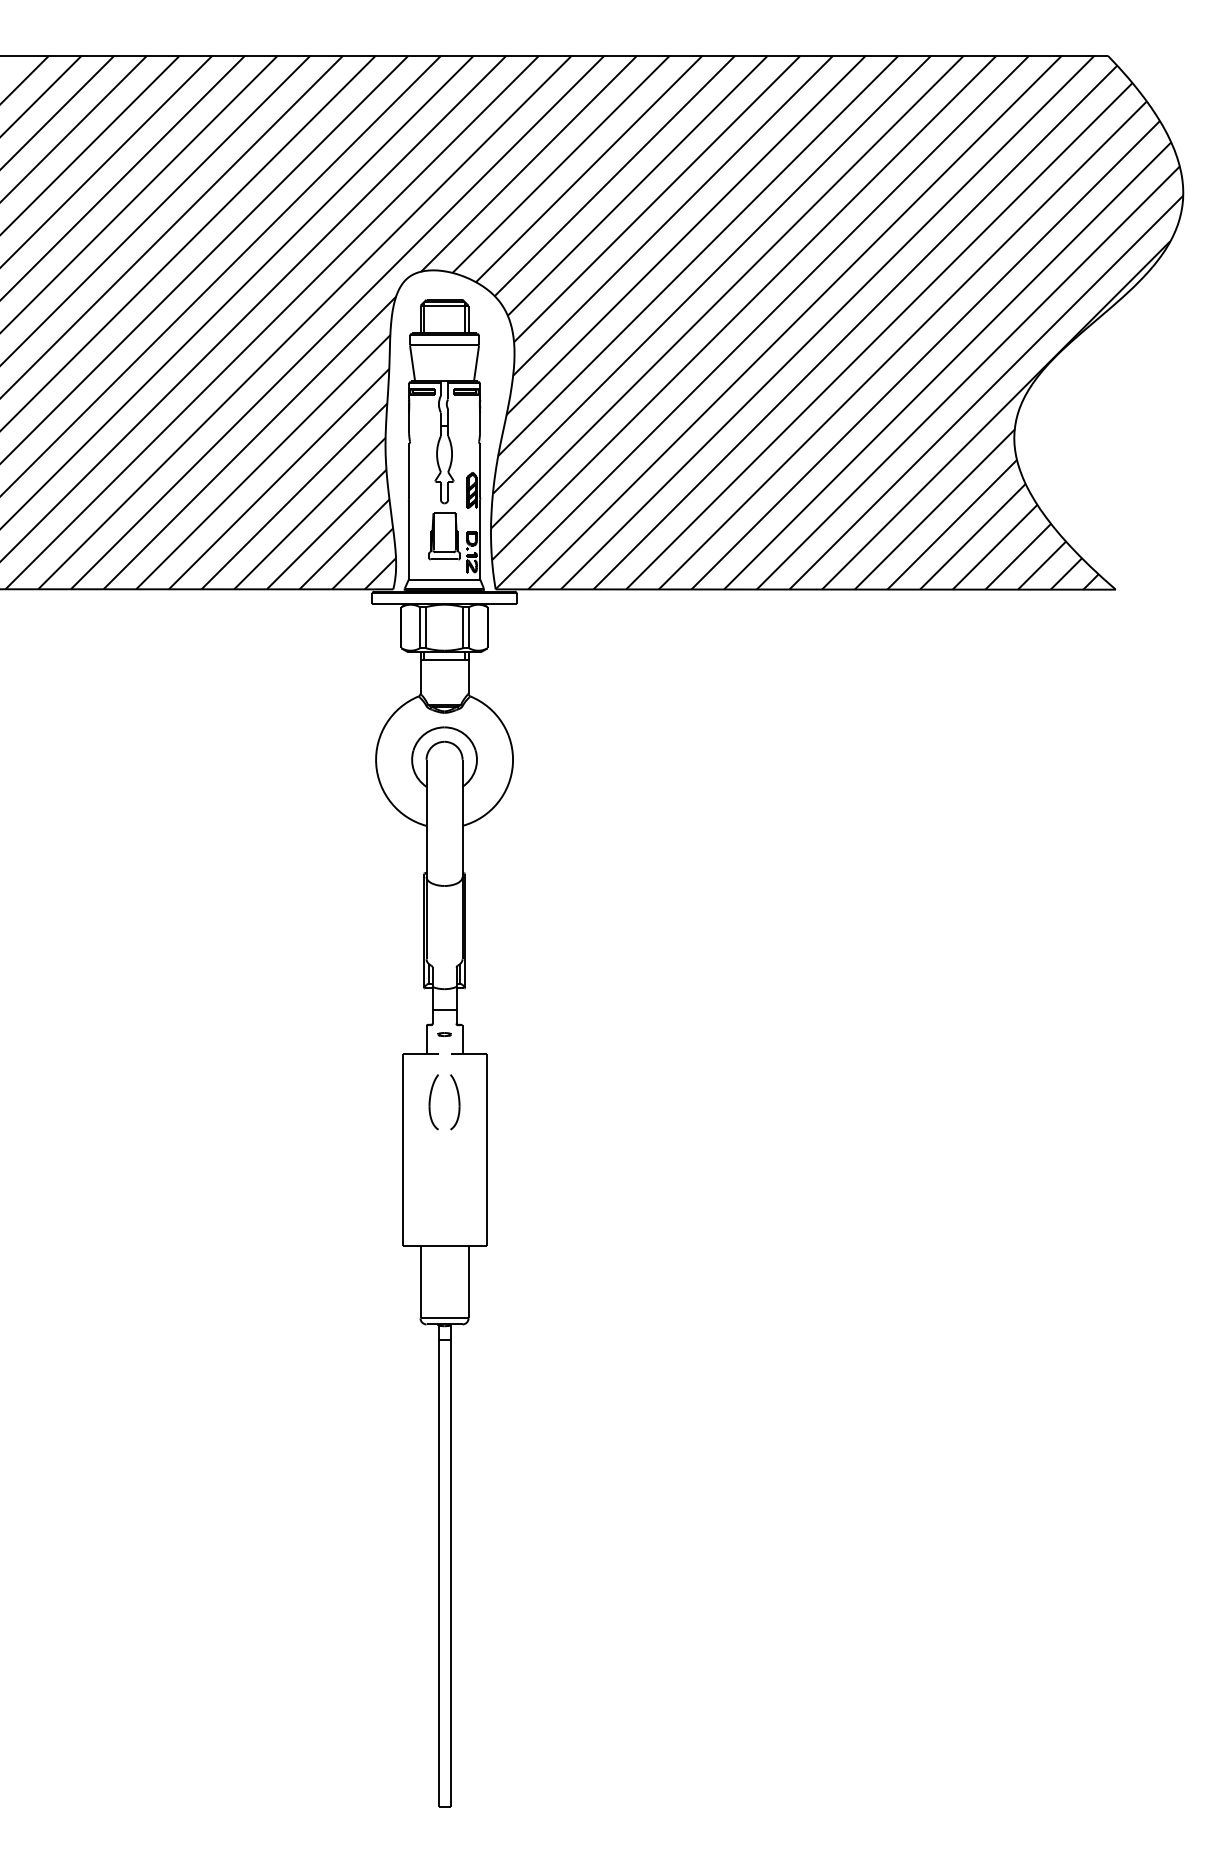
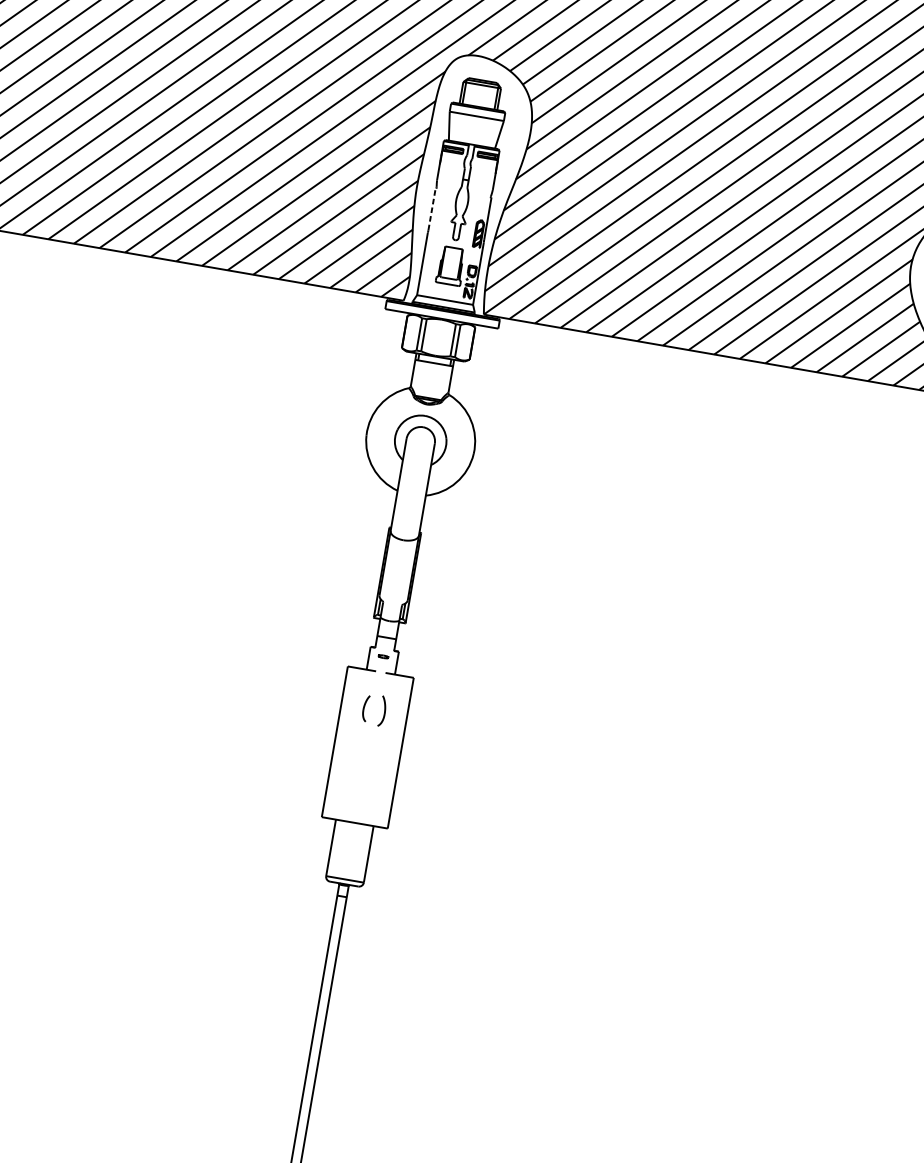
line: (409, 469) -> (432, 208), solid -> dashed
part: (433, 1102) -> (365, 708), size x0.6
part: (455, 1102) -> (382, 711), size x0.7

